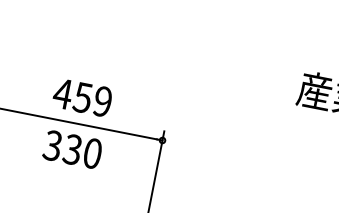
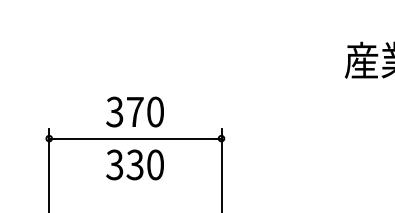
text: (82, 97) -> (134, 111), 459 -> 370

